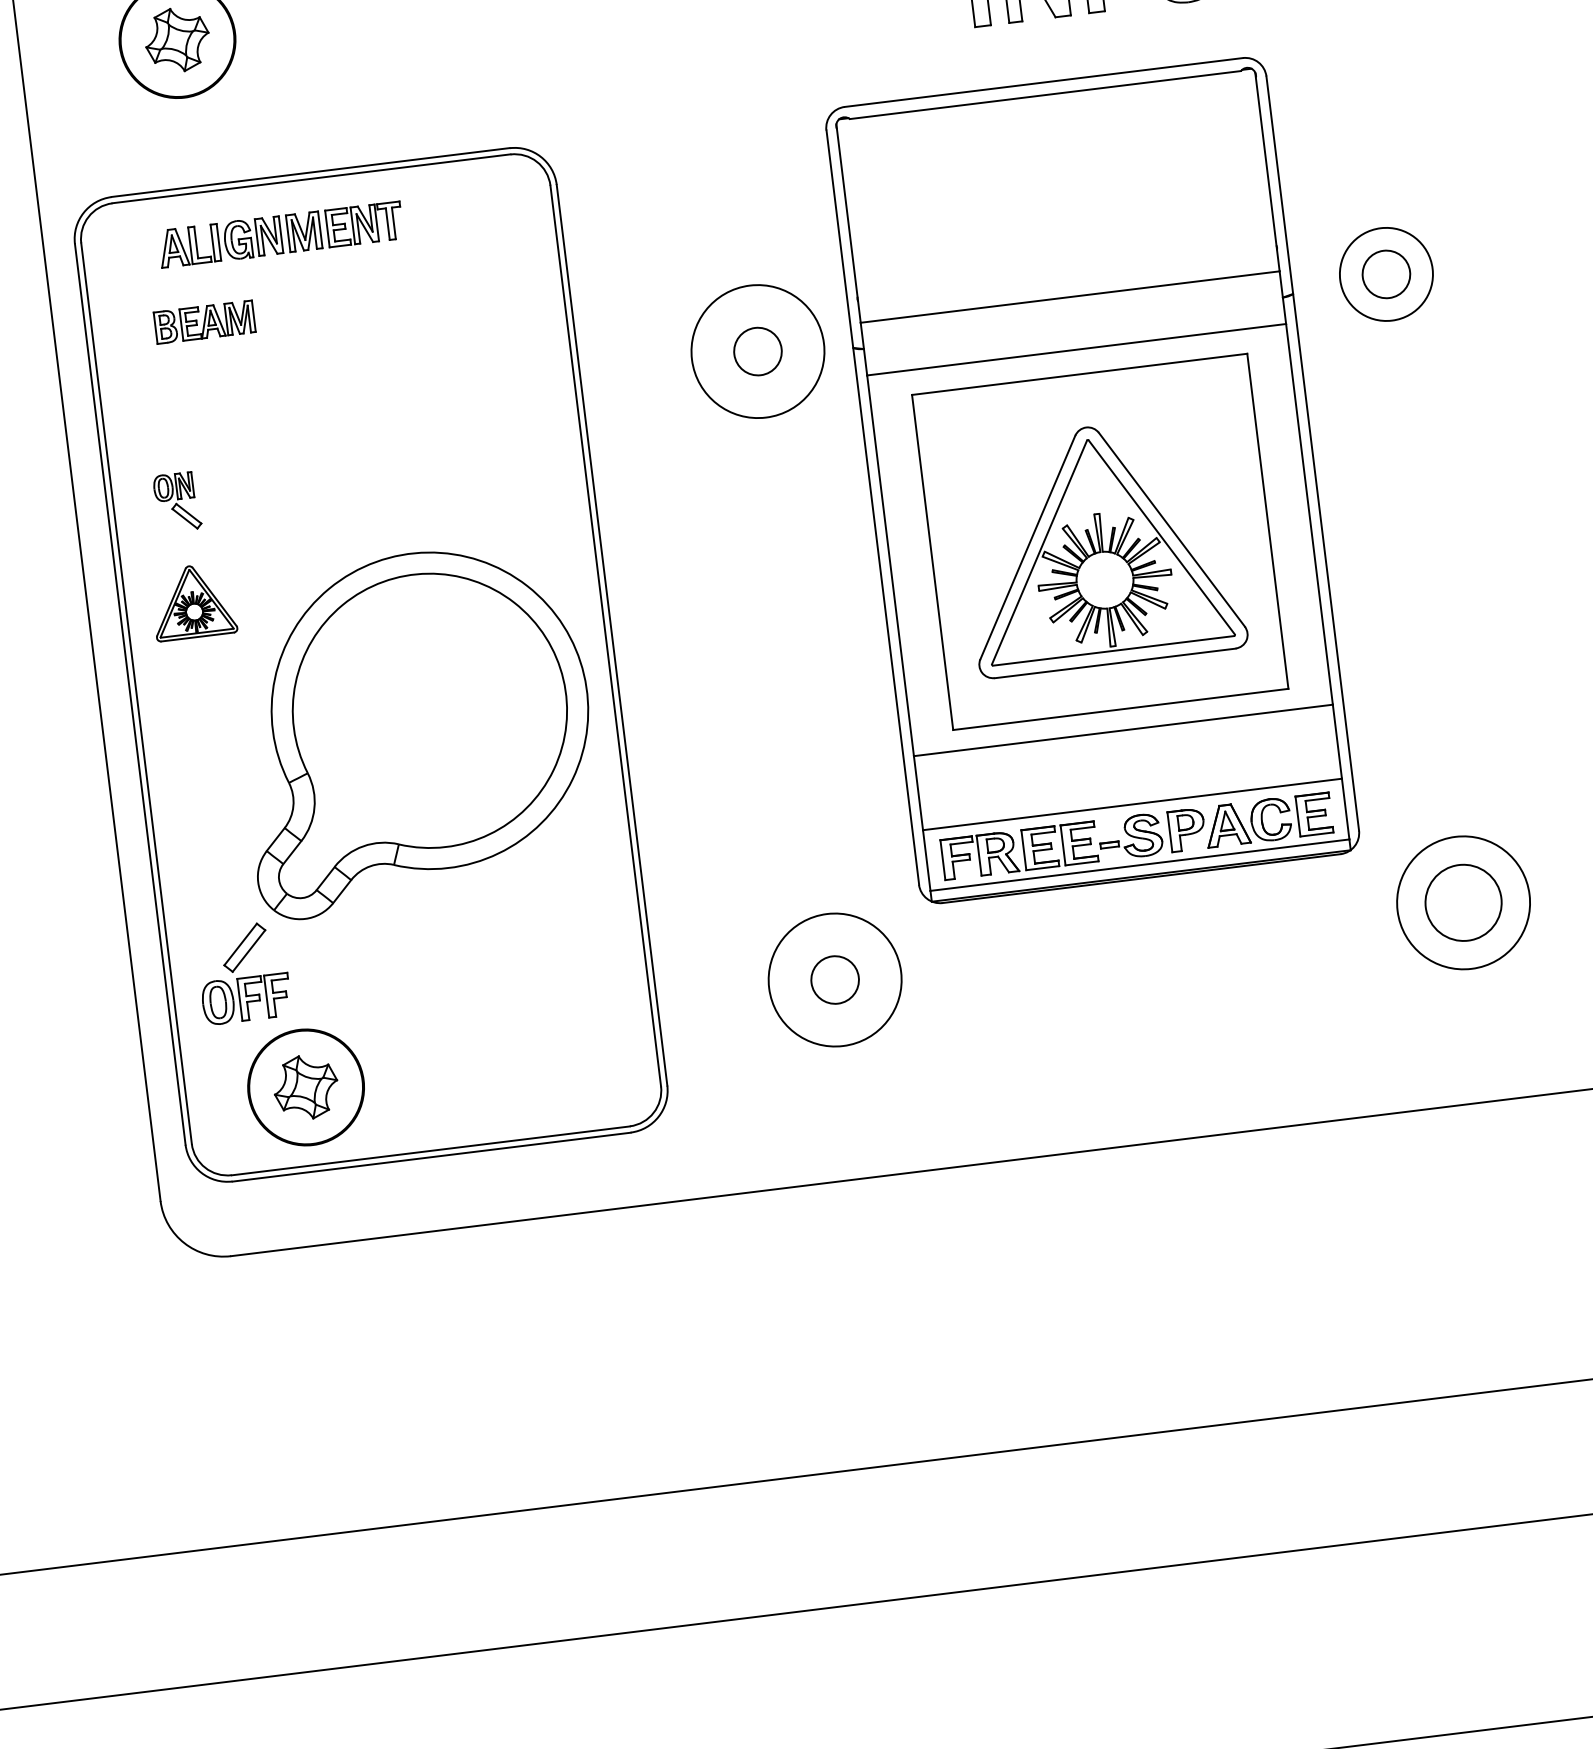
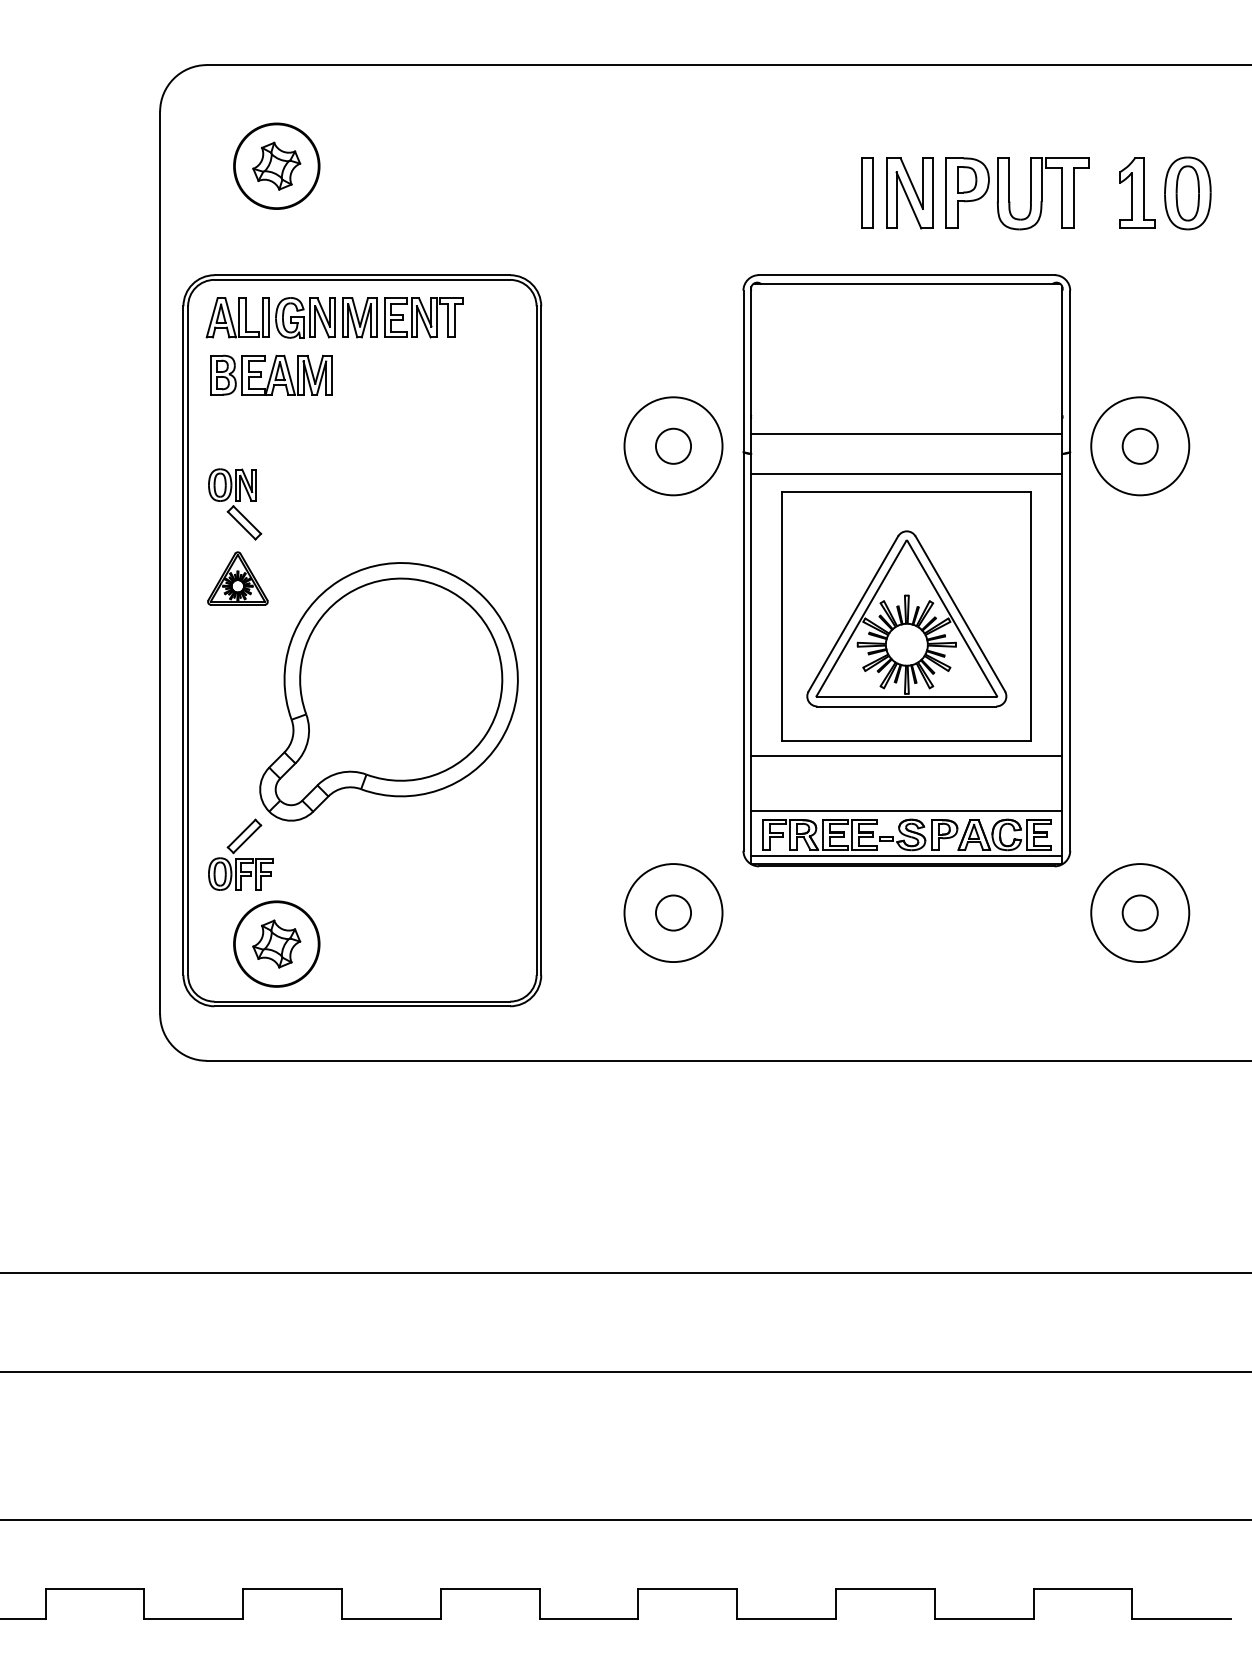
part: (280, 234) -> (334, 317), size x1.43
circle: (1386, 274) -> (1140, 446), size x1.43
part: (204, 321) -> (271, 374), size x1.67
part: (177, 502) -> (235, 504), size x1.67
circle: (1462, 902) -> (1139, 912), size x0.62

